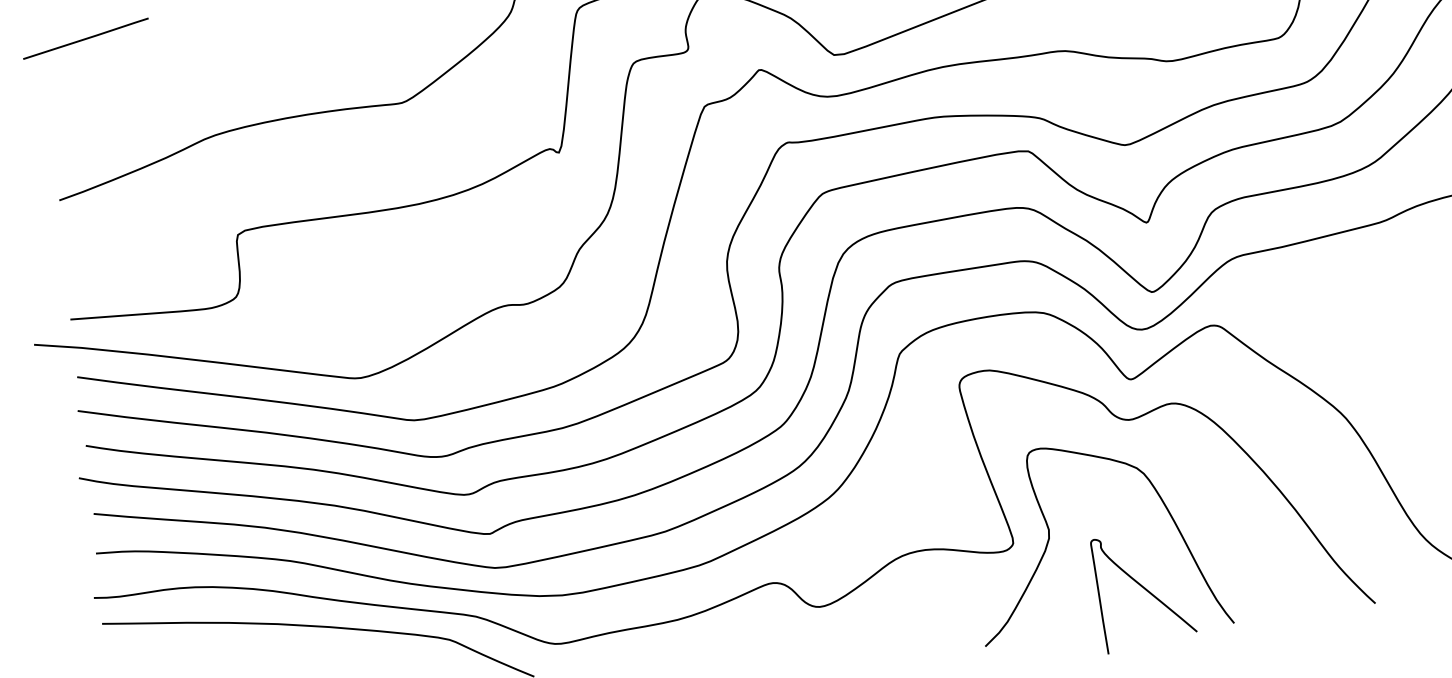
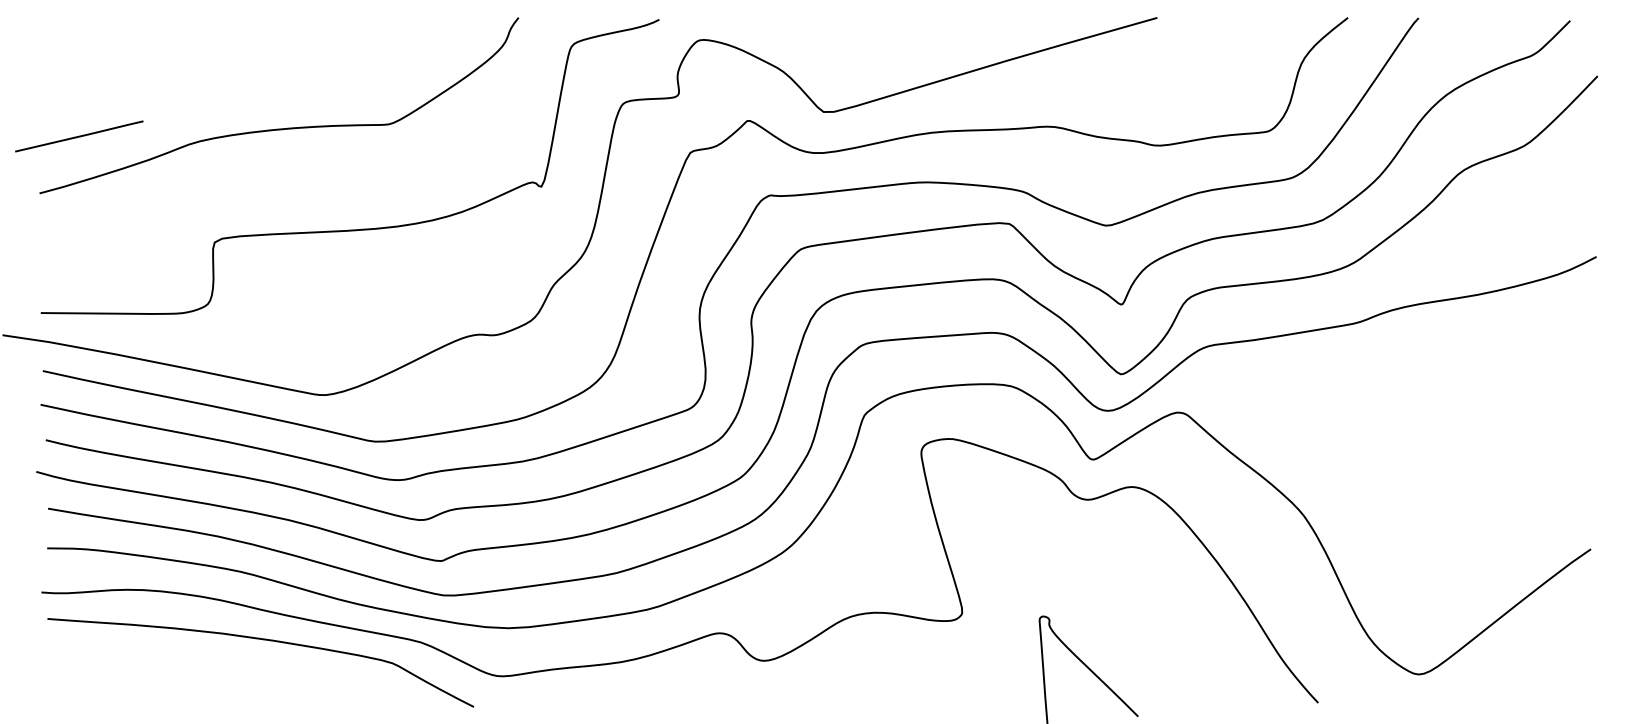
line: (86, 38) -> (79, 136), moved
curve: (1050, 538) -> (999, 611), removed

